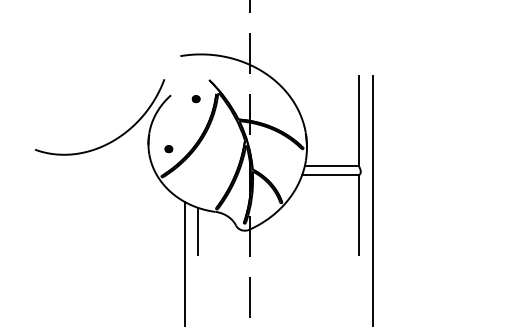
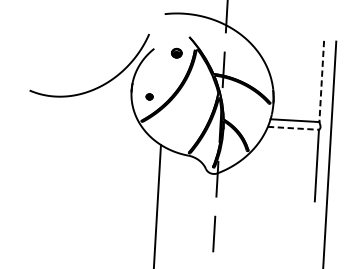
part: (195, 99) -> (176, 53), size x1.6
line: (359, 121) -> (321, 81), solid -> dashed
line: (330, 174) -> (293, 128), solid -> dashed
line: (198, 230) -> (171, 171), removed

